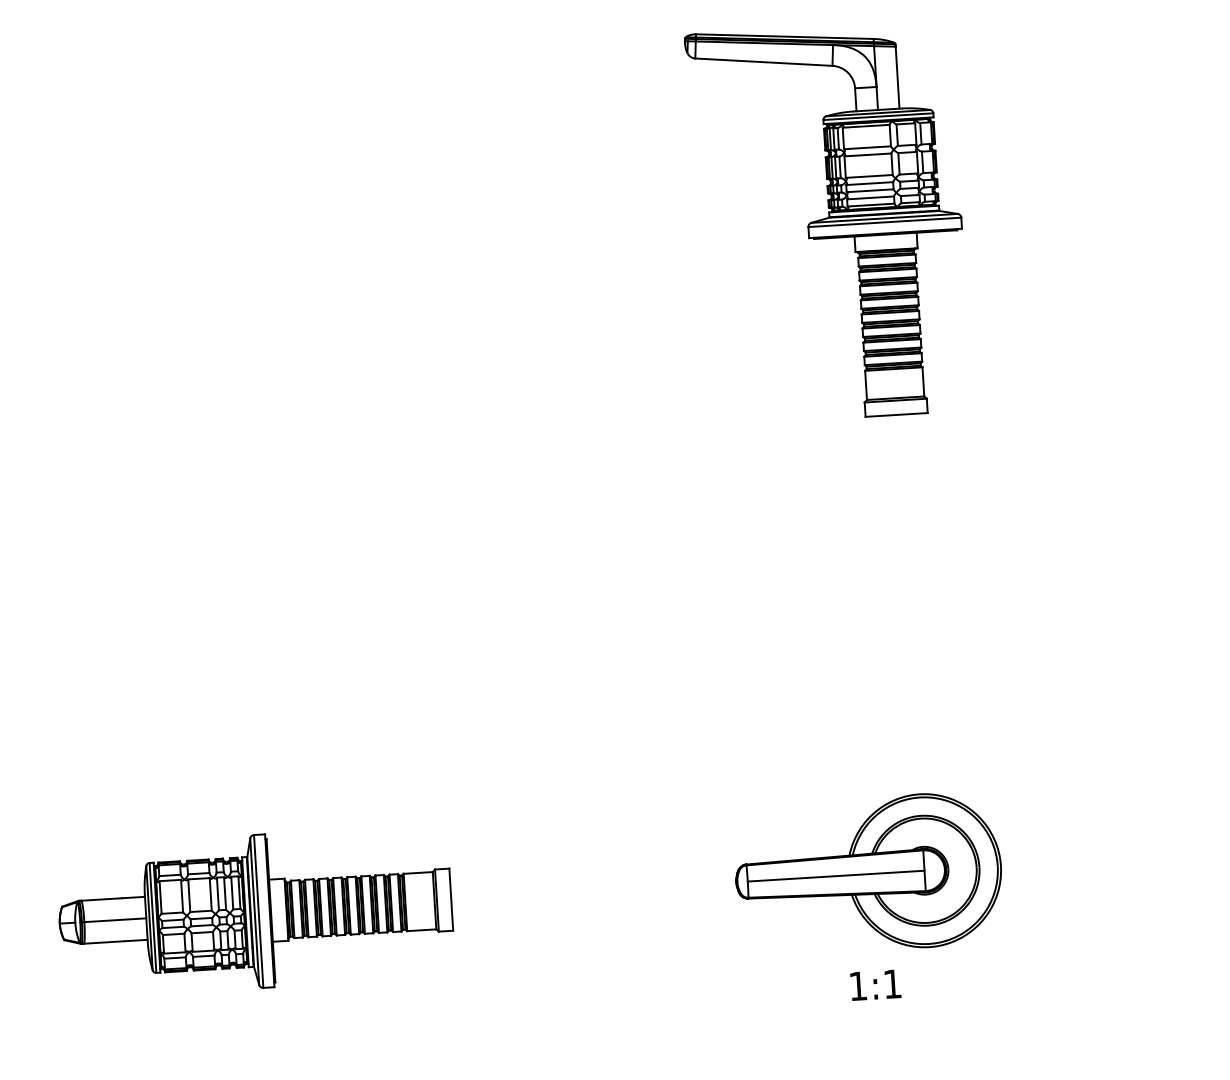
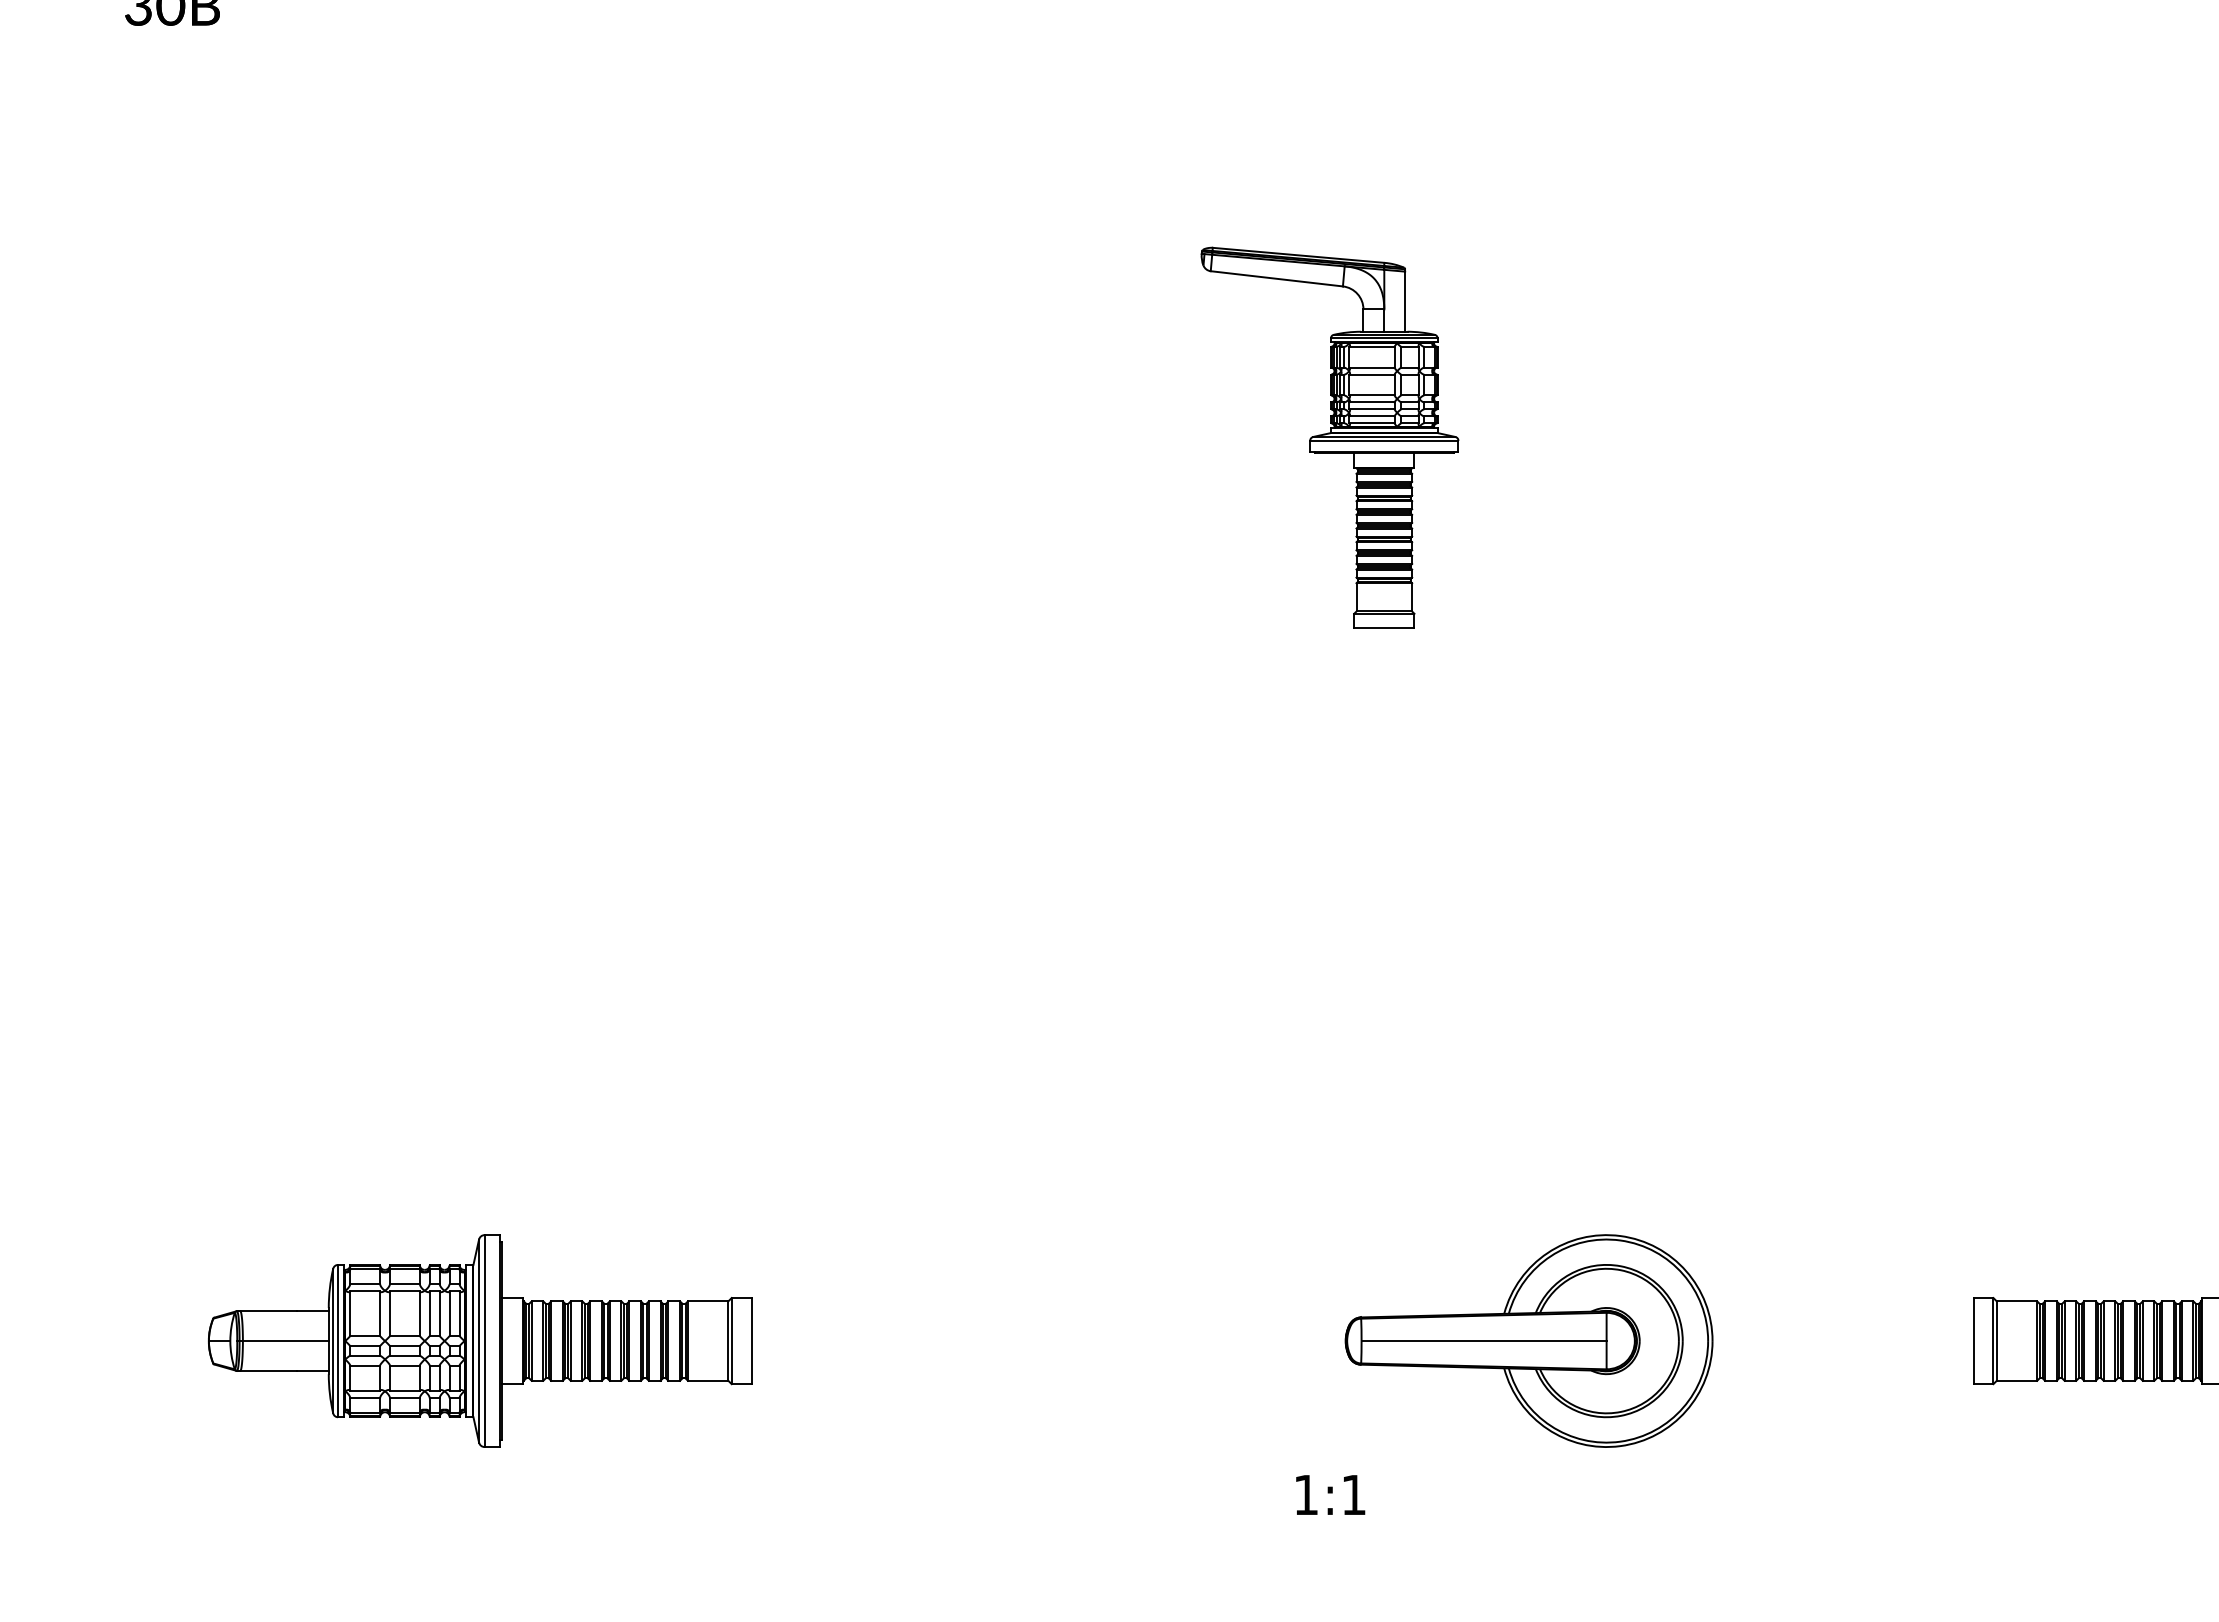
part: (828, 222) -> (1329, 437), size x0.7
part: (868, 873) -> (1528, 1340), moved

